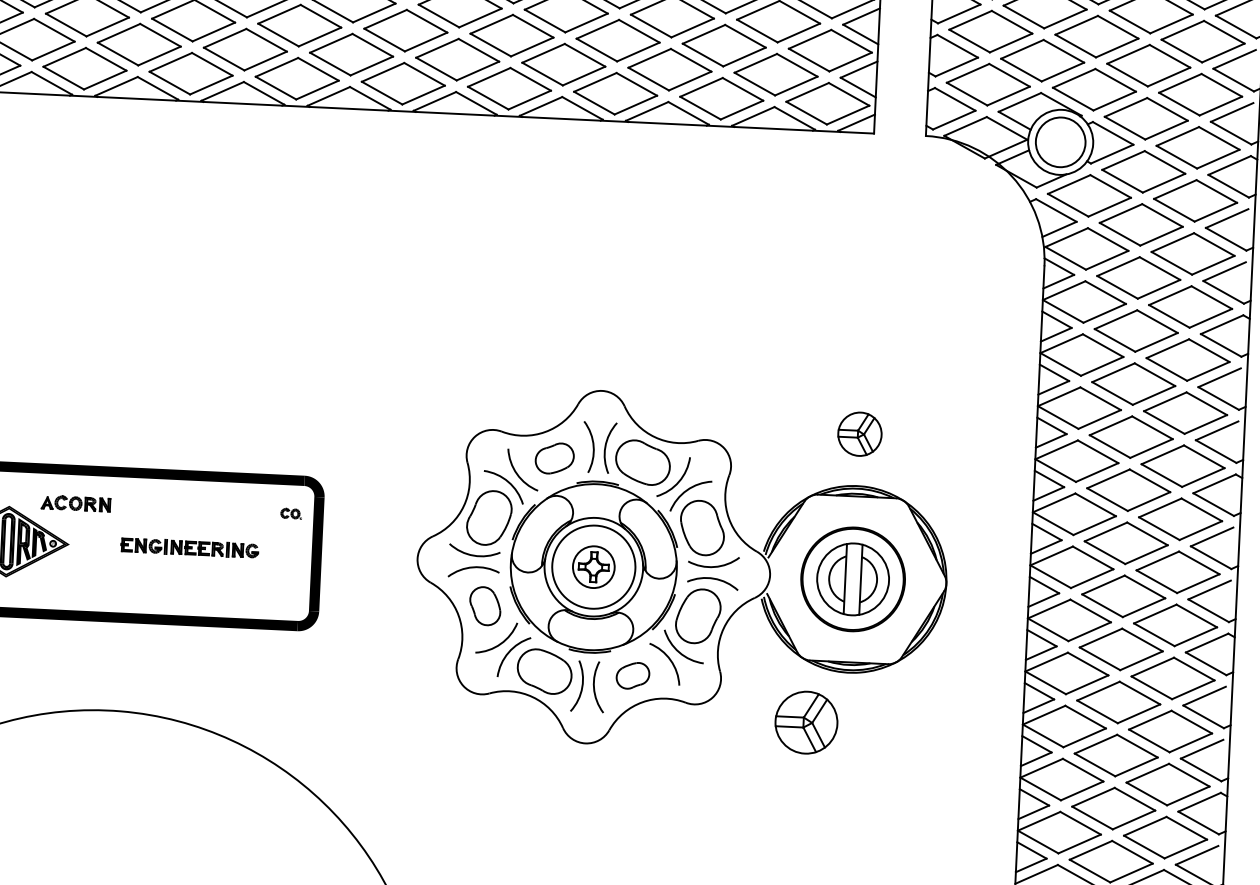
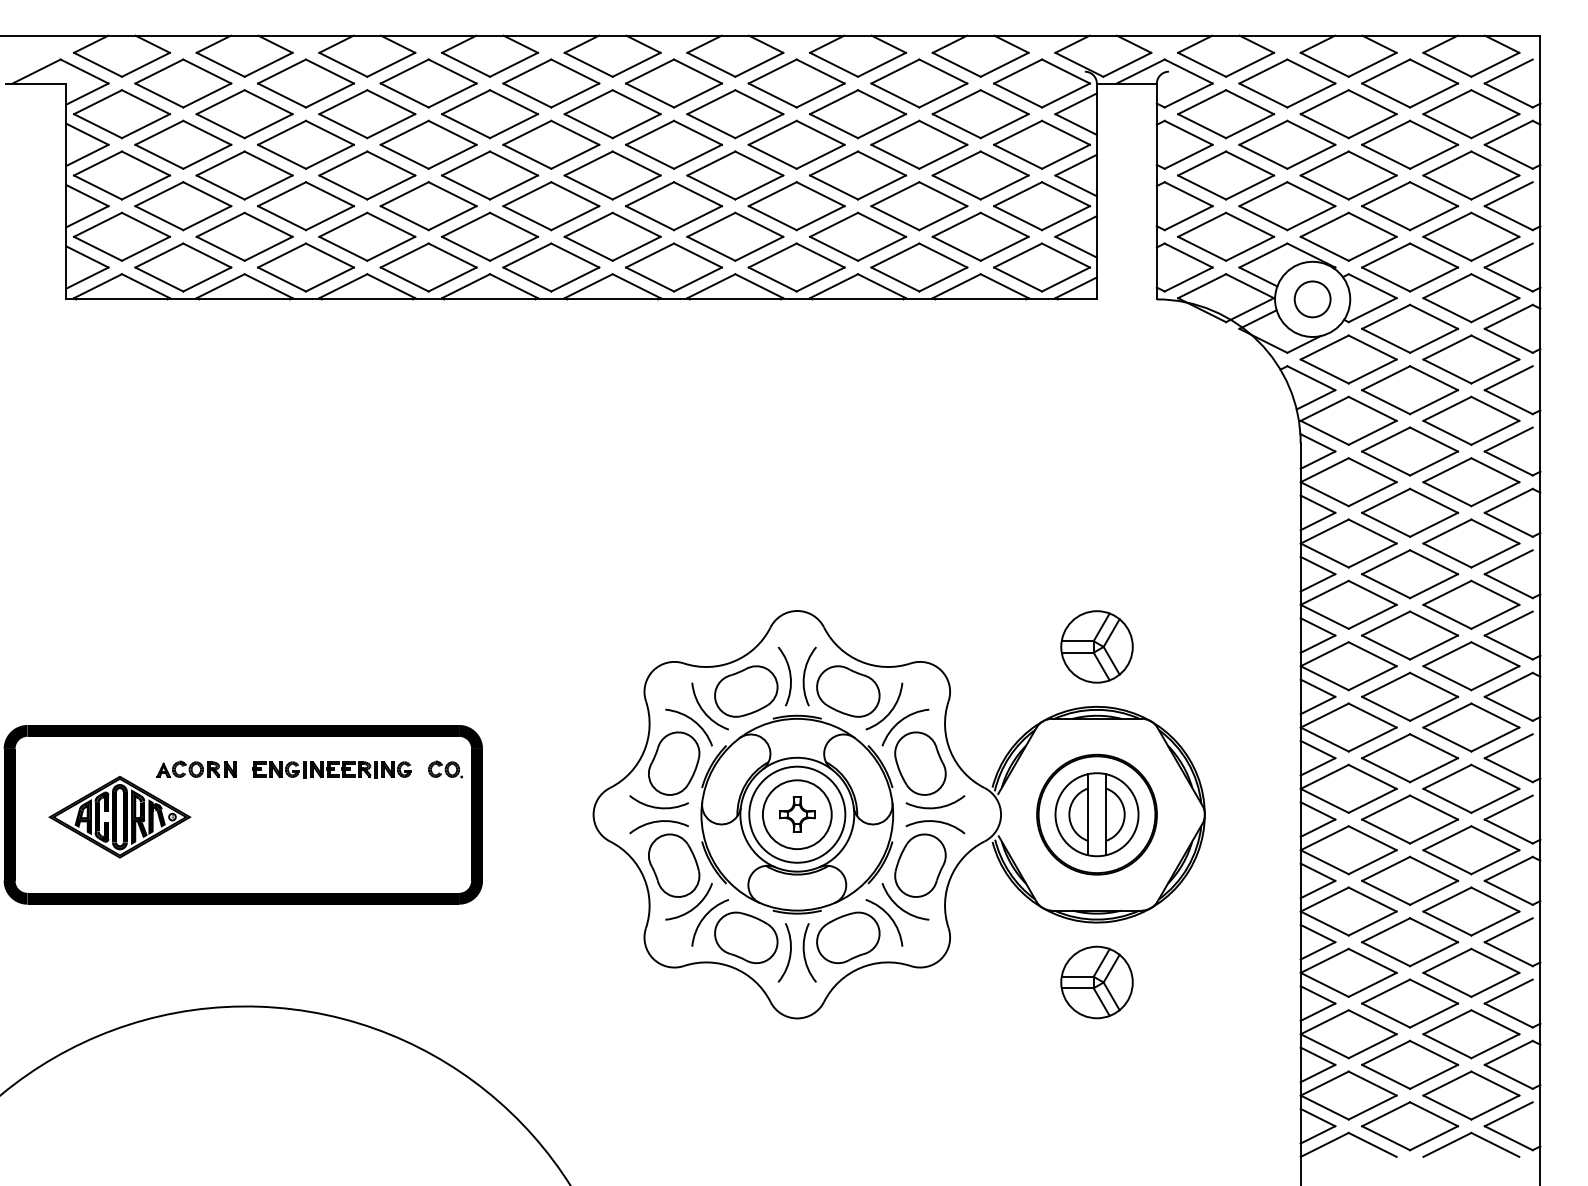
circle: (1060, 142) -> (1312, 299), size x0.62
part: (859, 433) -> (1096, 646), size x1.43
part: (554, 458) -> (746, 691), size x1.43
part: (291, 513) -> (445, 769), size x1.43
part: (189, 547) -> (331, 769), moved
circle: (593, 566) -> (796, 814), size x1.43
part: (485, 606) -> (674, 865), size x1.43
part: (633, 675) -> (848, 937), size x1.67
part: (806, 722) -> (1096, 982), moved

